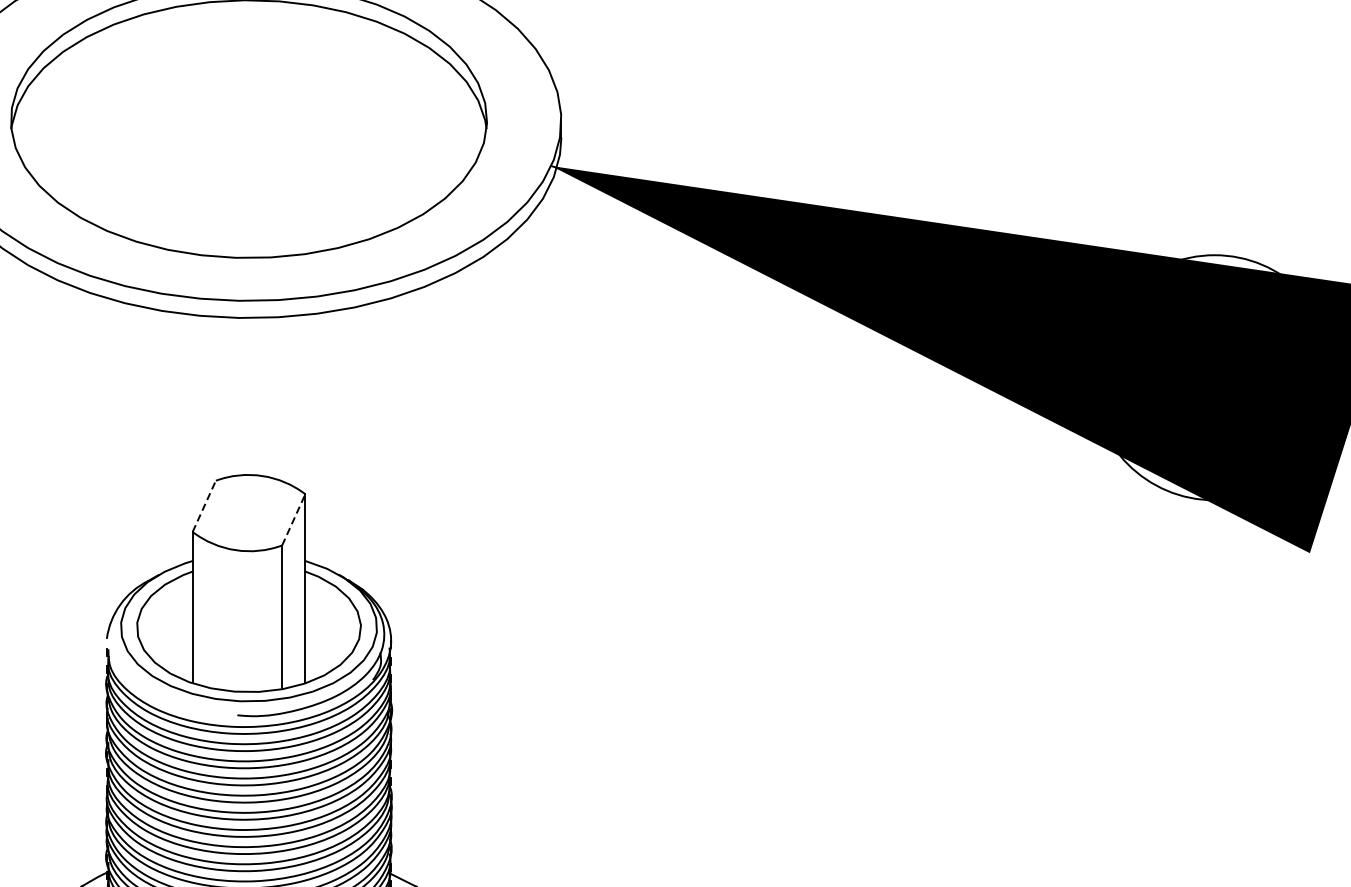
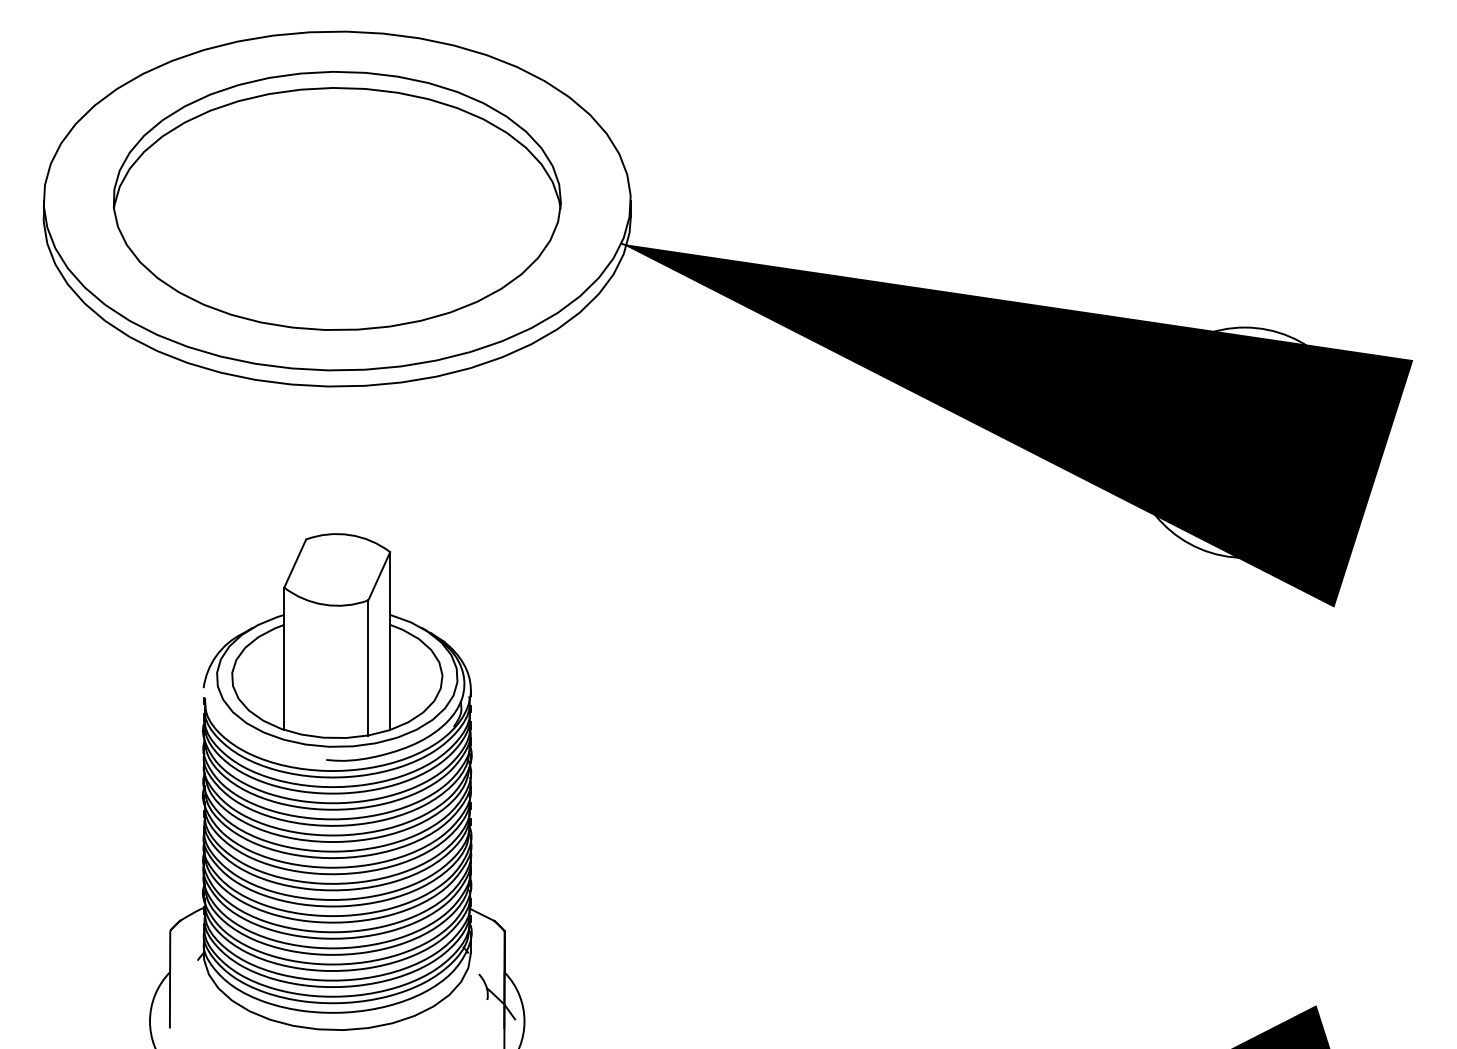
line: (204, 506) -> (295, 563), dashed -> solid
line: (293, 519) -> (379, 575), dashed -> solid

